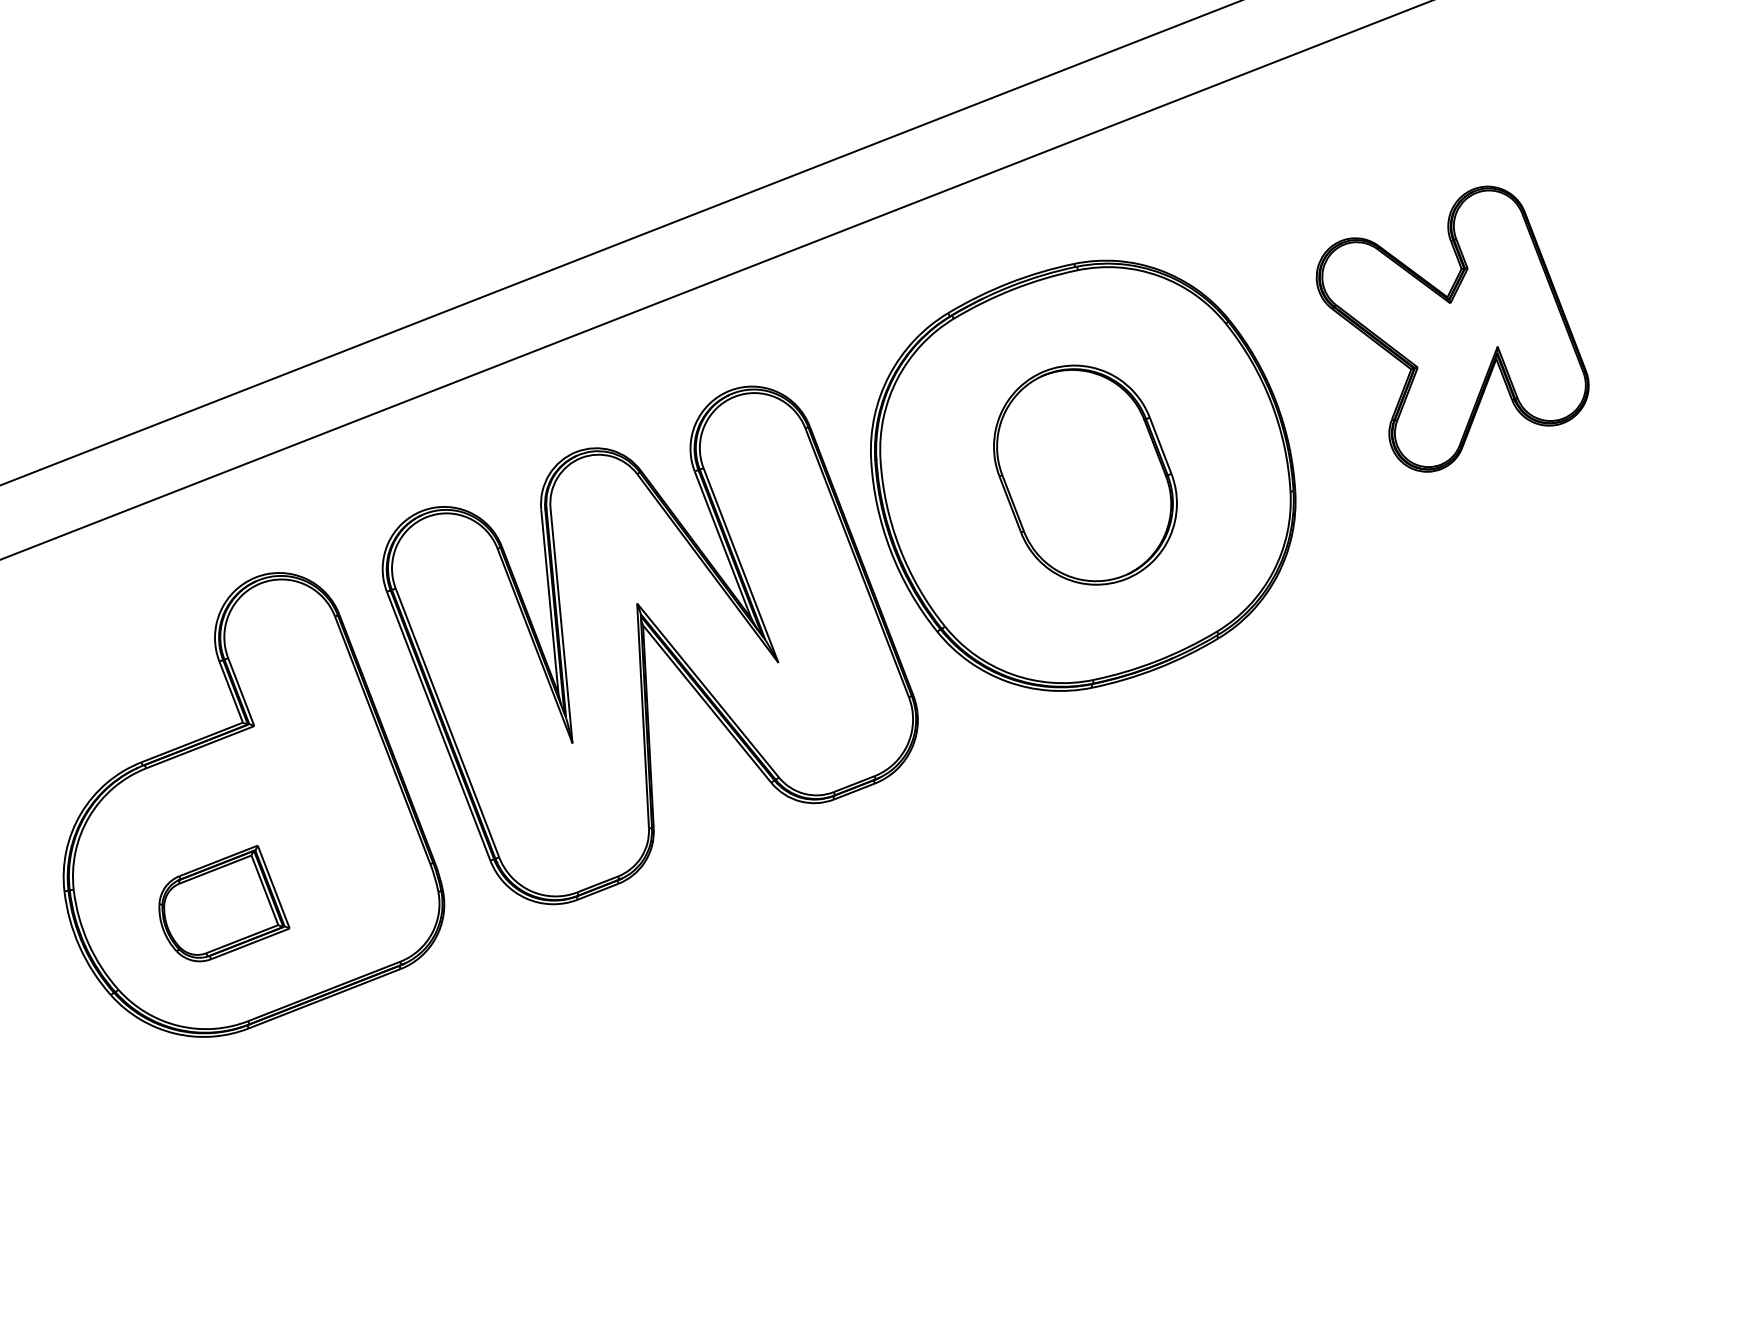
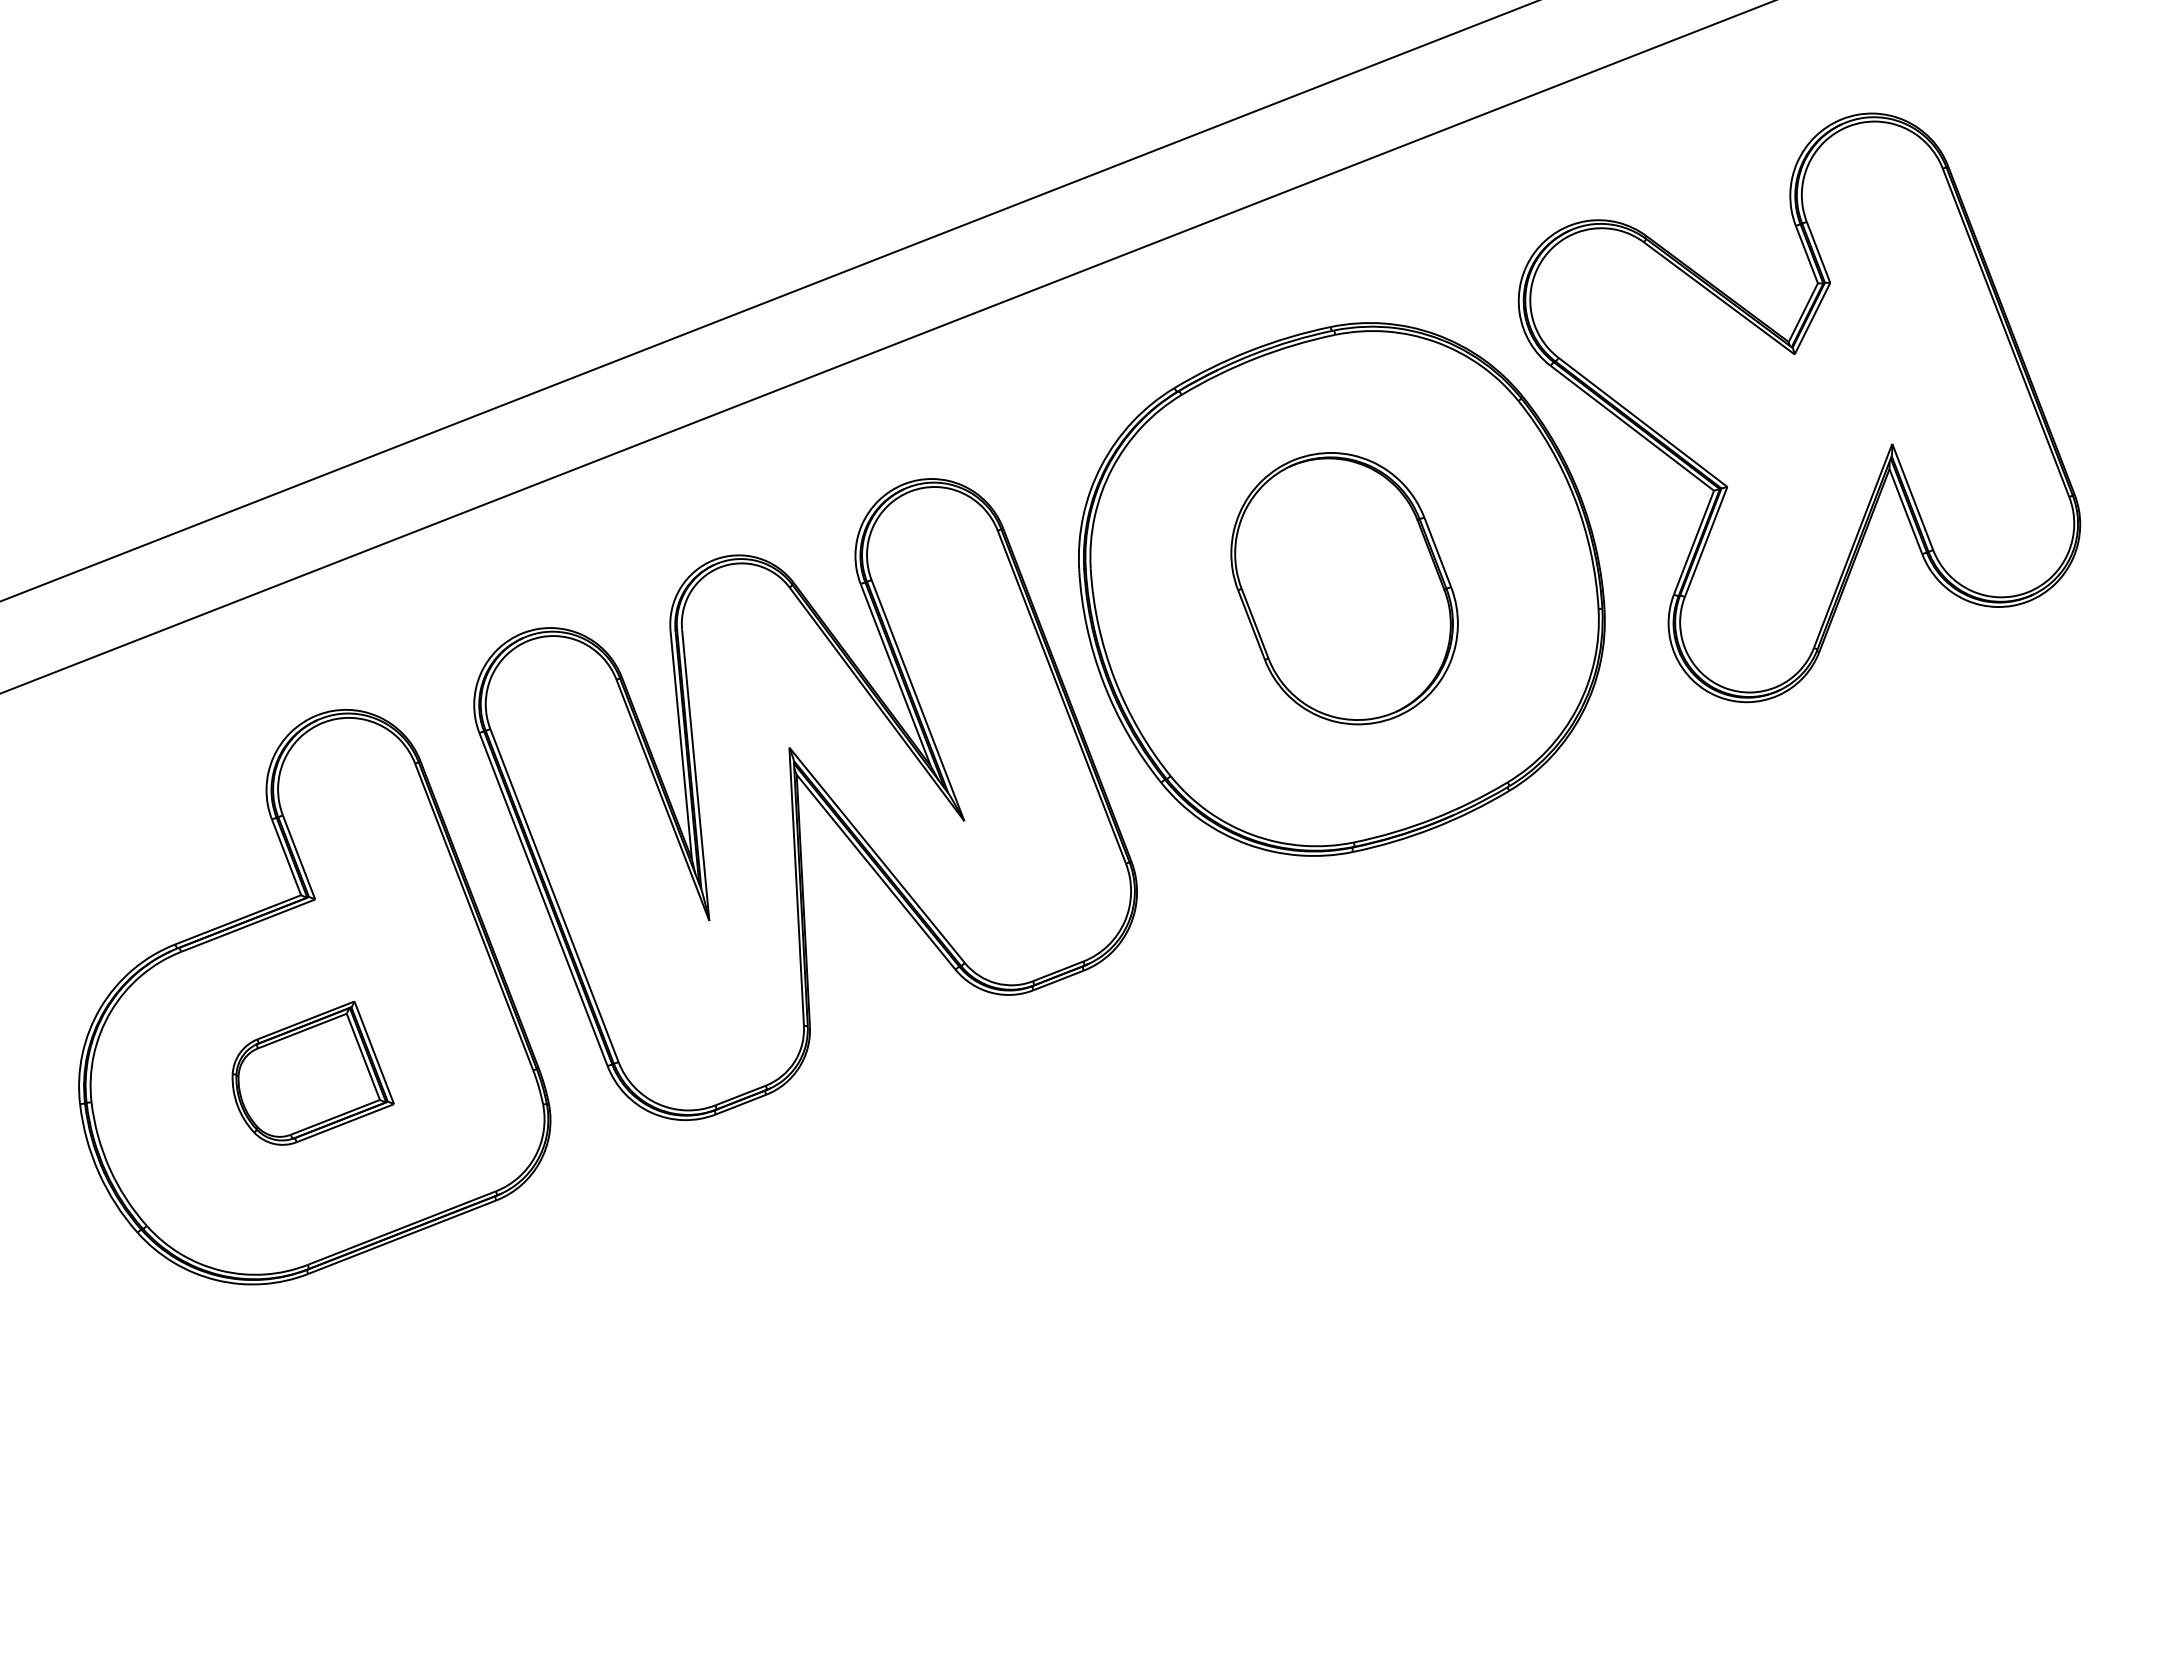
part: (1452, 328) -> (1799, 407), size x1.67
part: (223, 902) -> (312, 1072), moved

